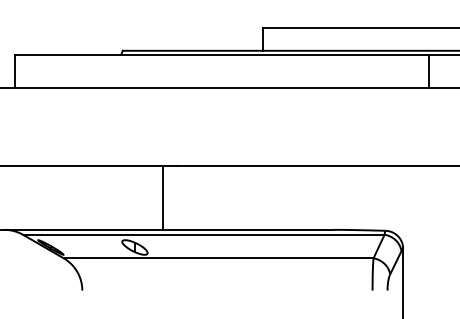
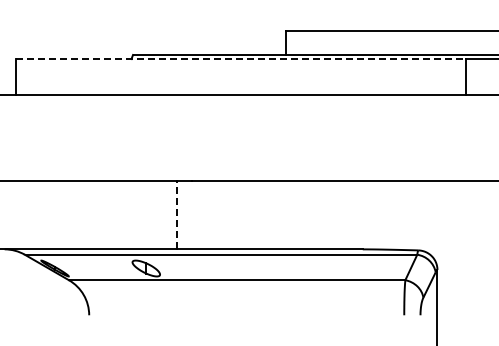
line: (222, 54) -> (241, 59), solid -> dashed
line: (162, 197) -> (176, 214), solid -> dashed

